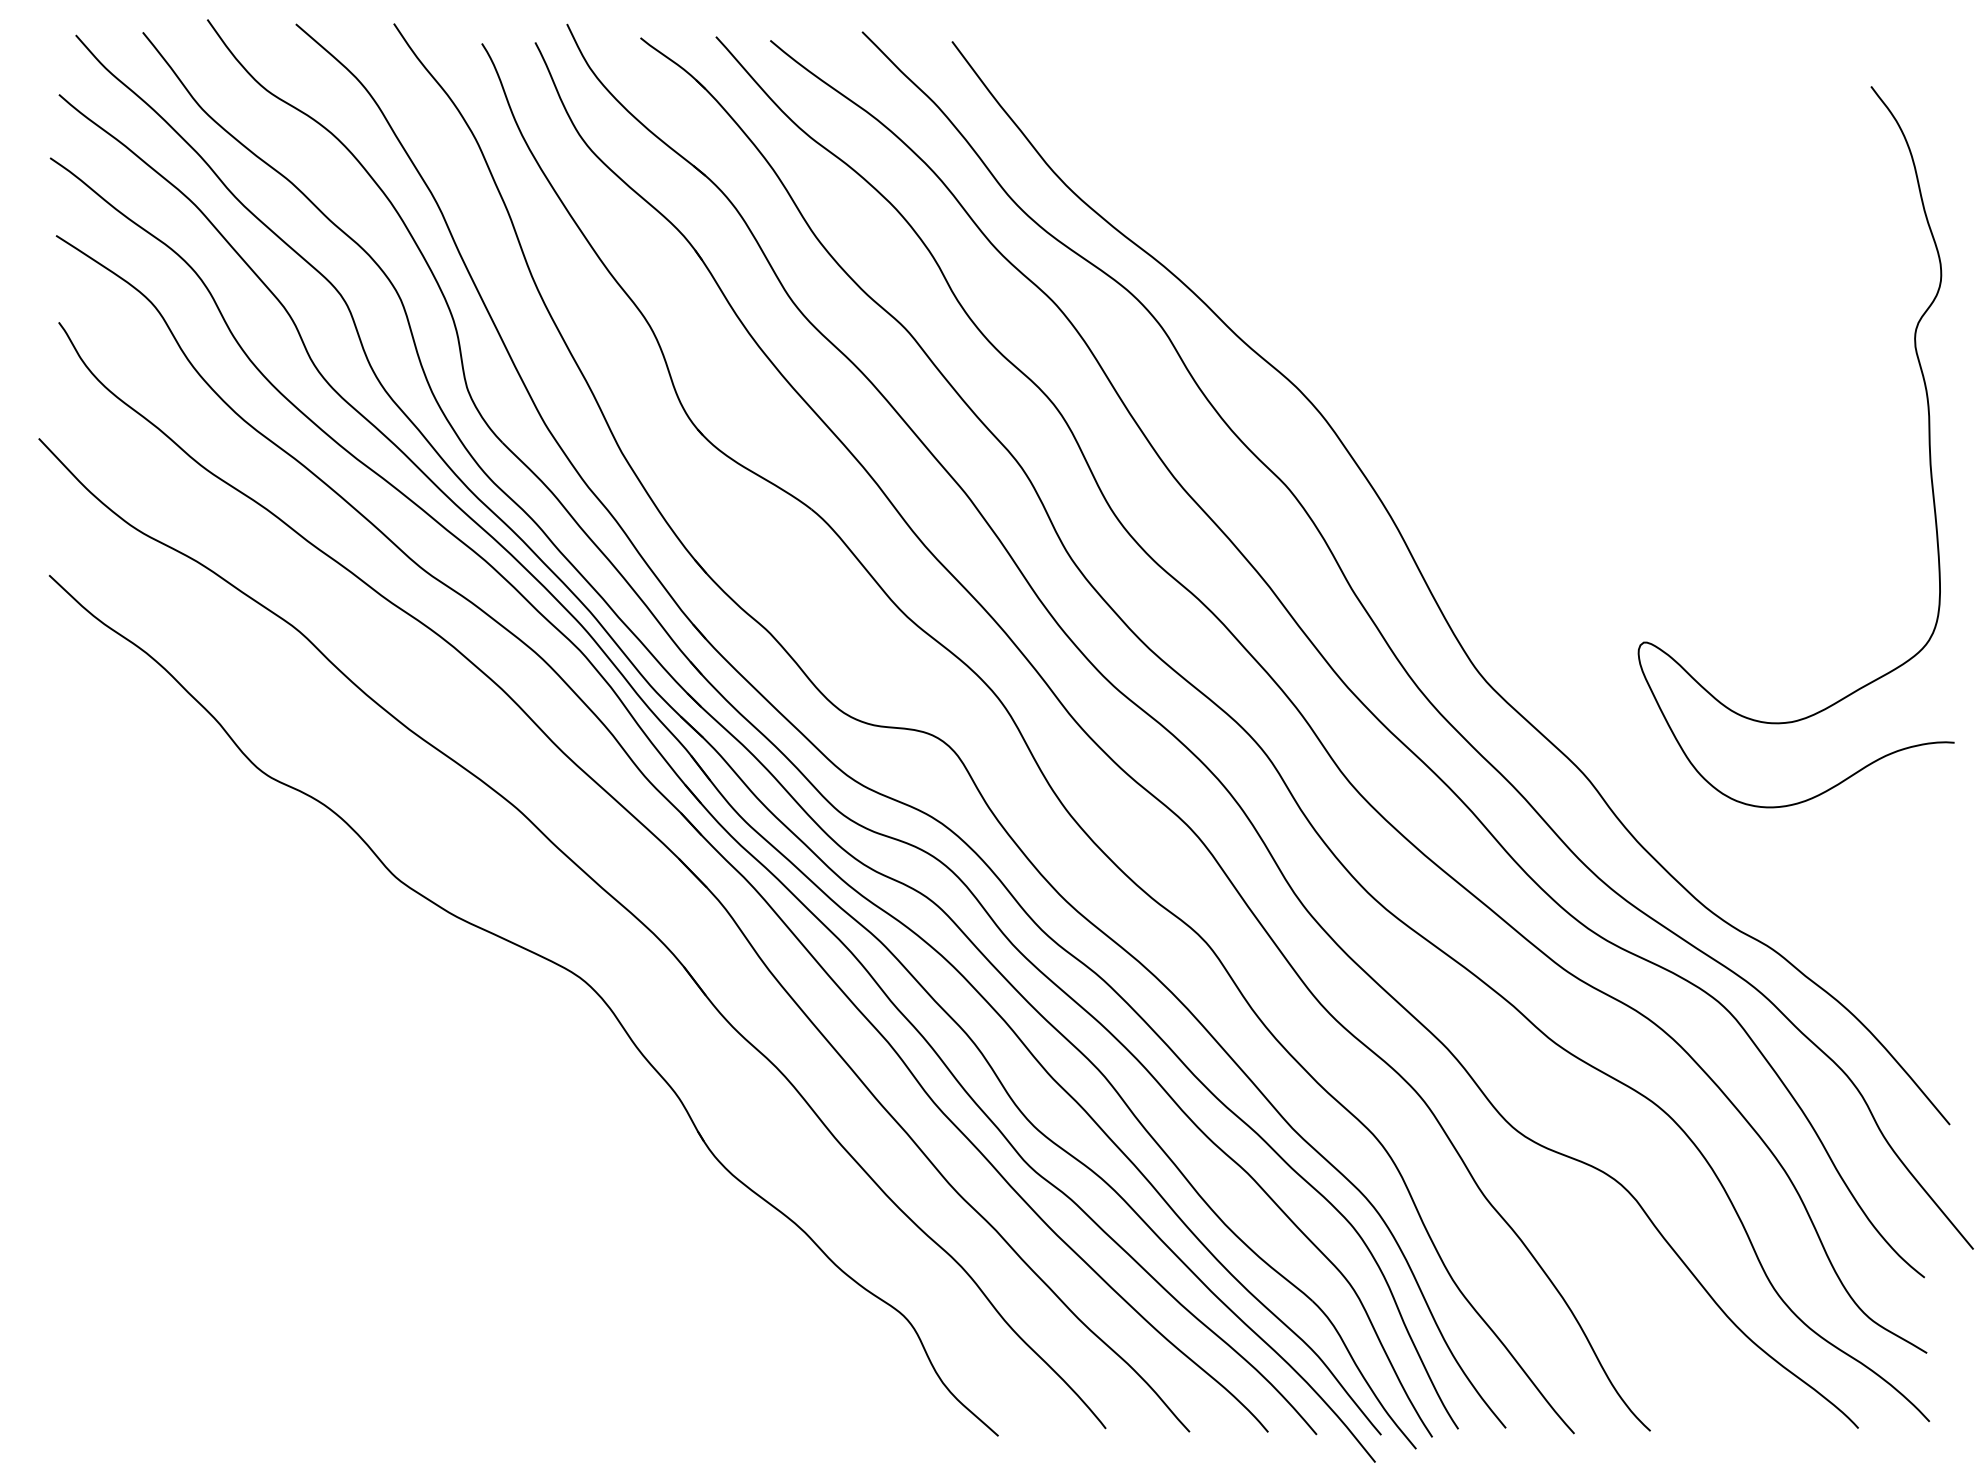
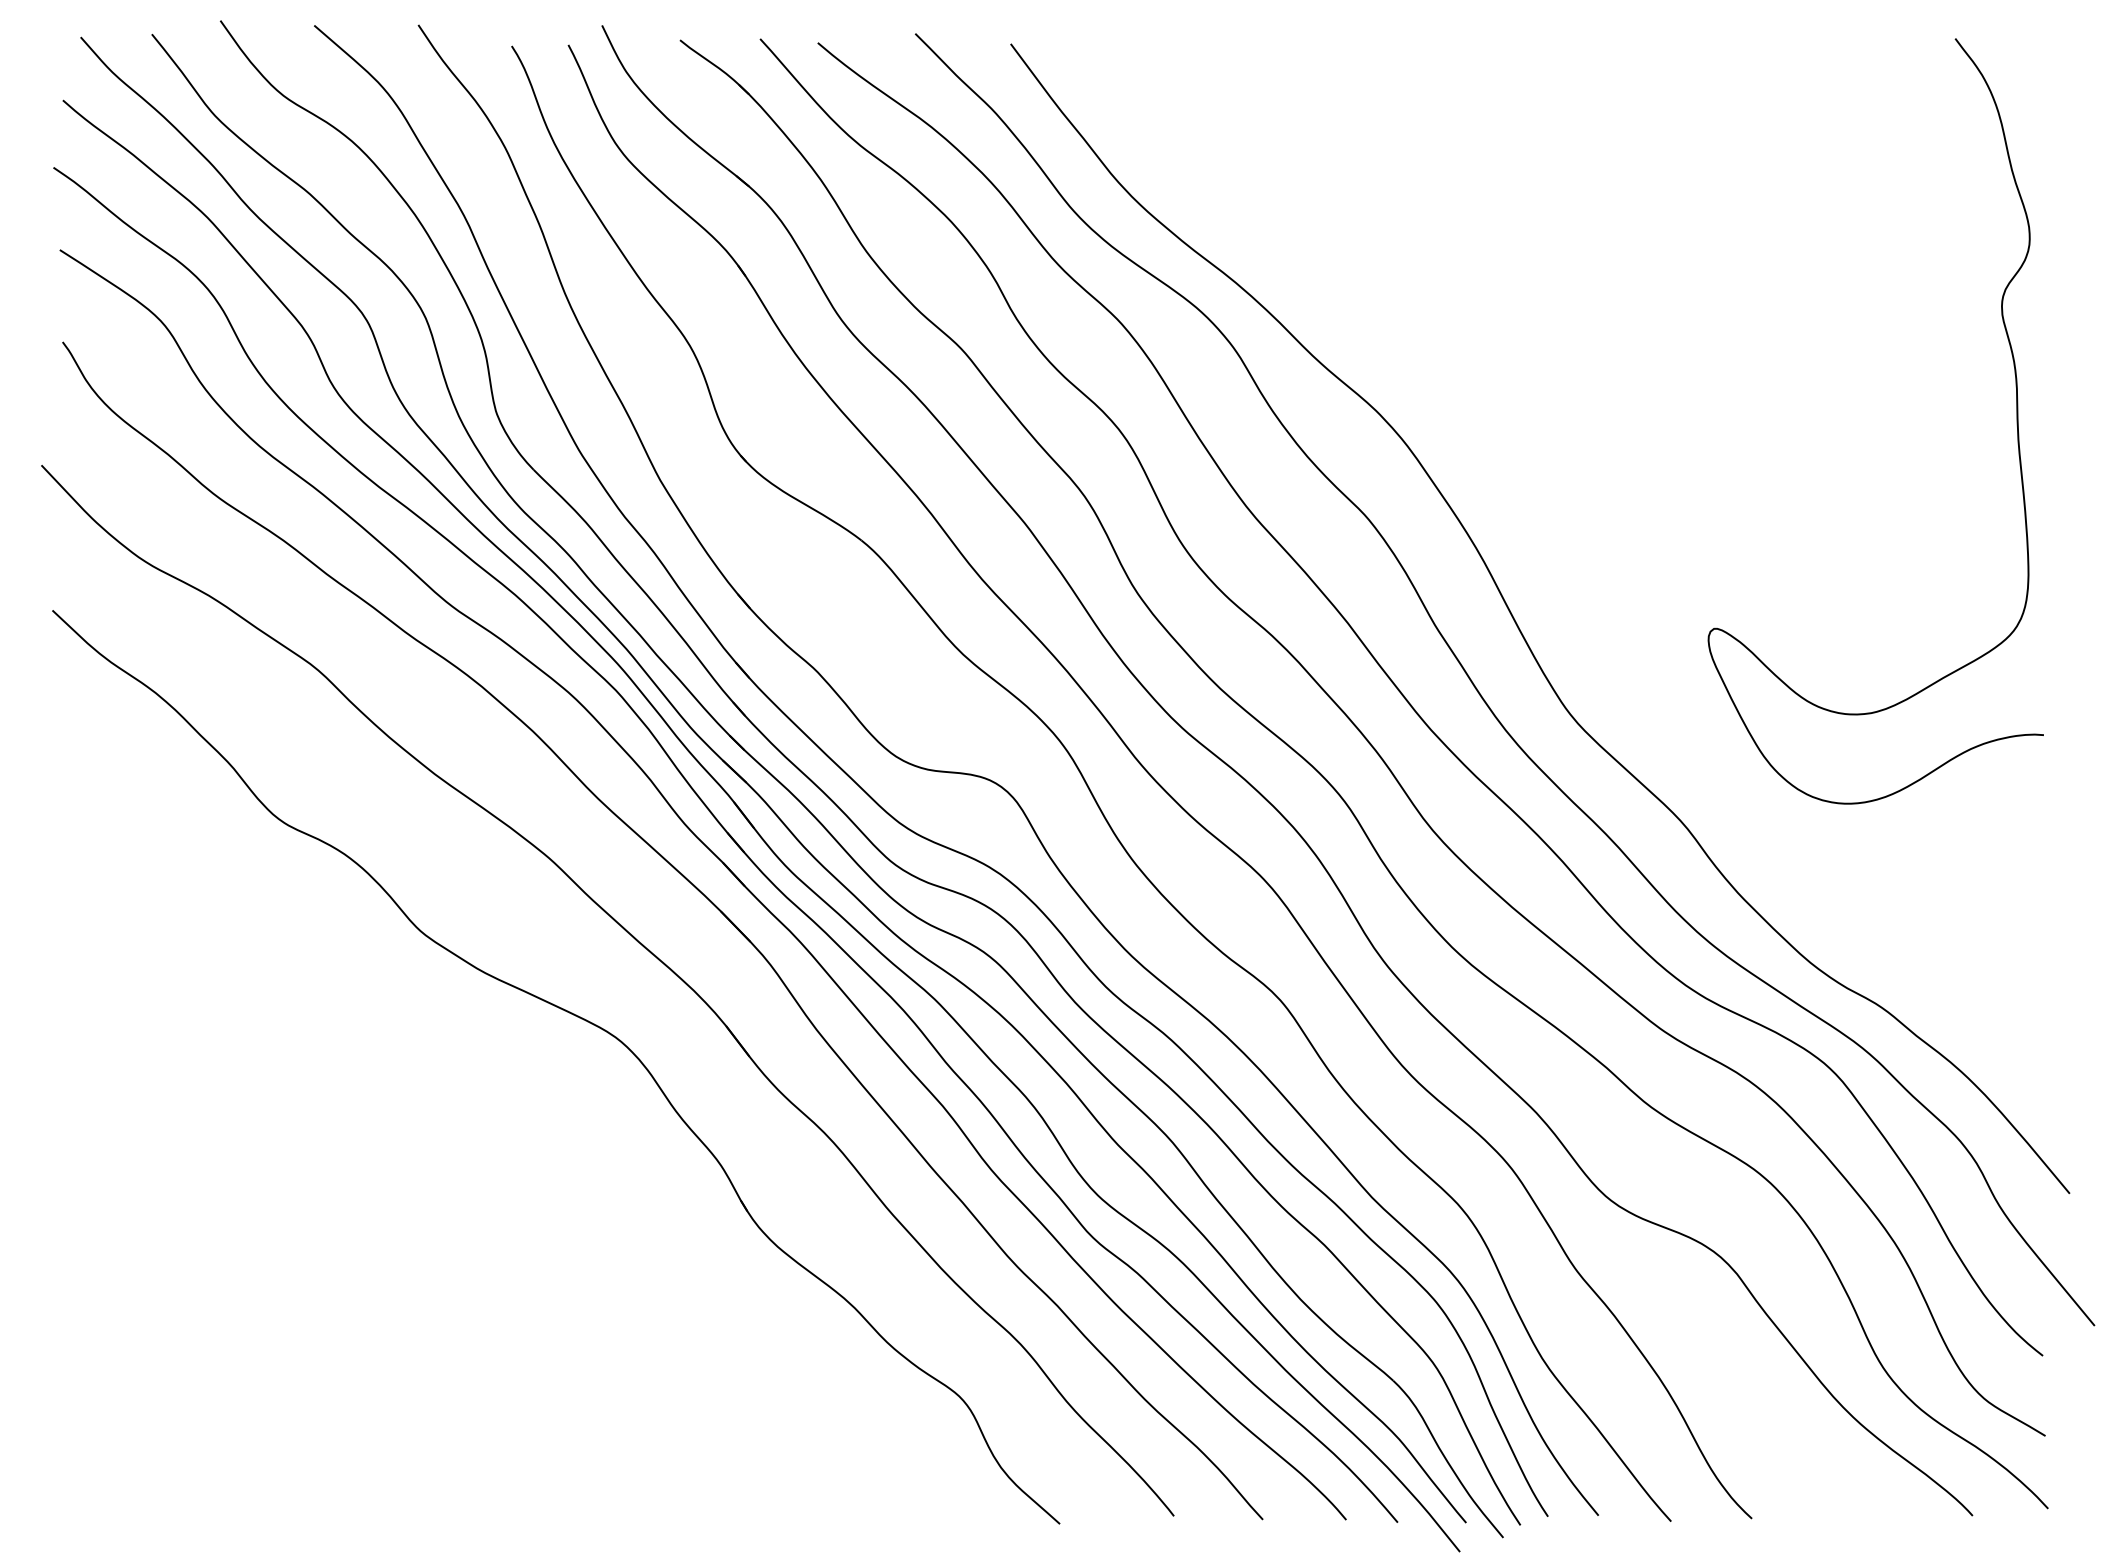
curve: (1928, 446) -> (2016, 420), moved

